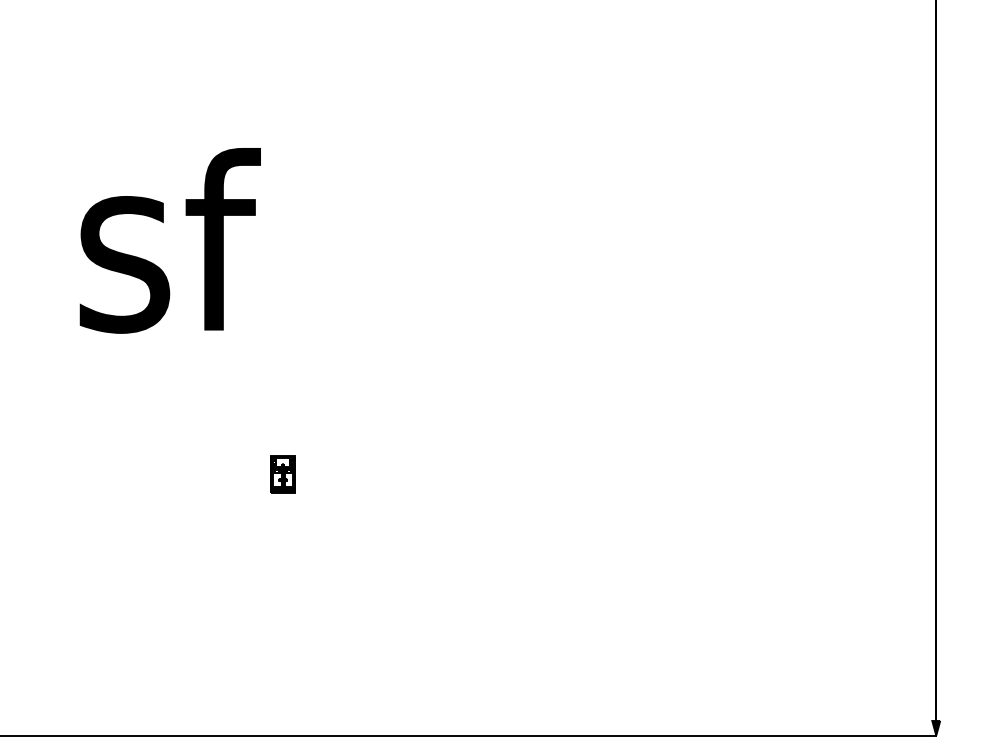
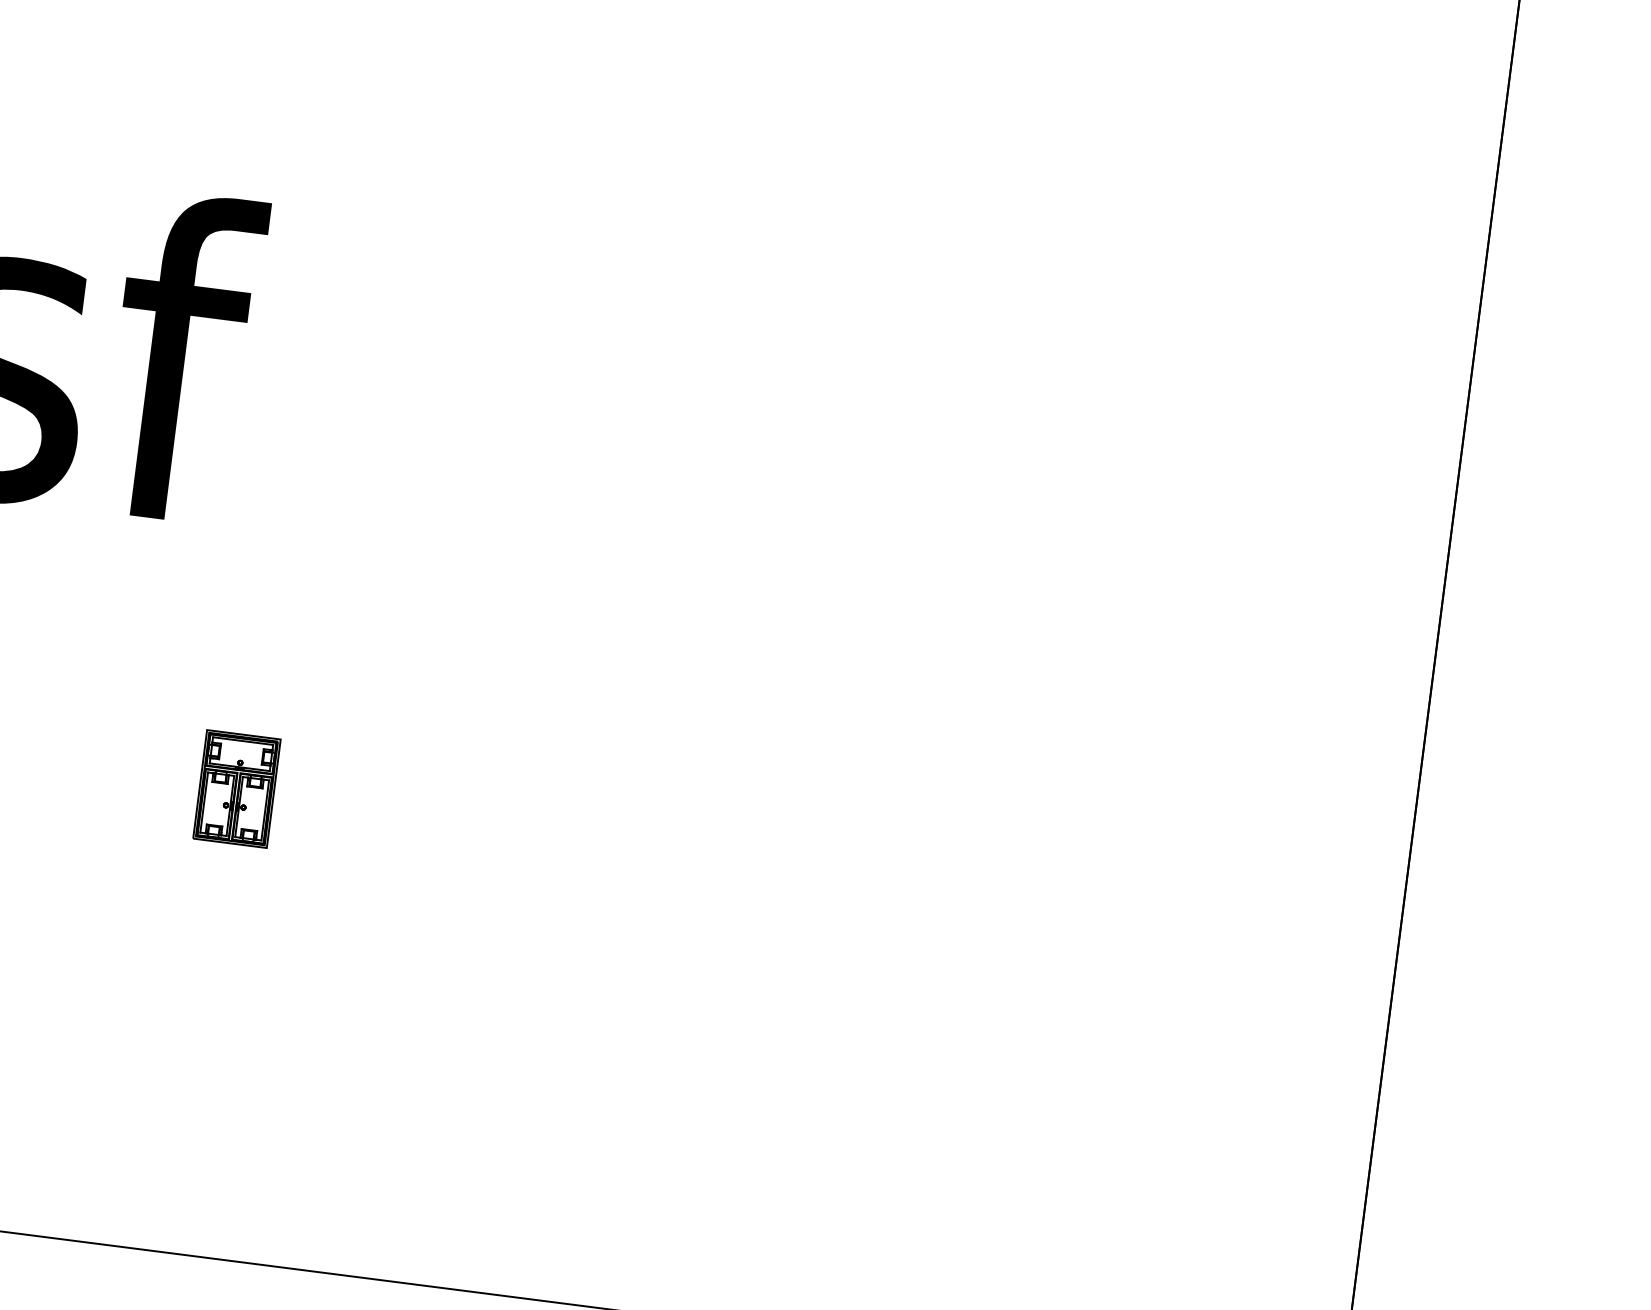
part: (282, 474) -> (235, 789), size x1.67

